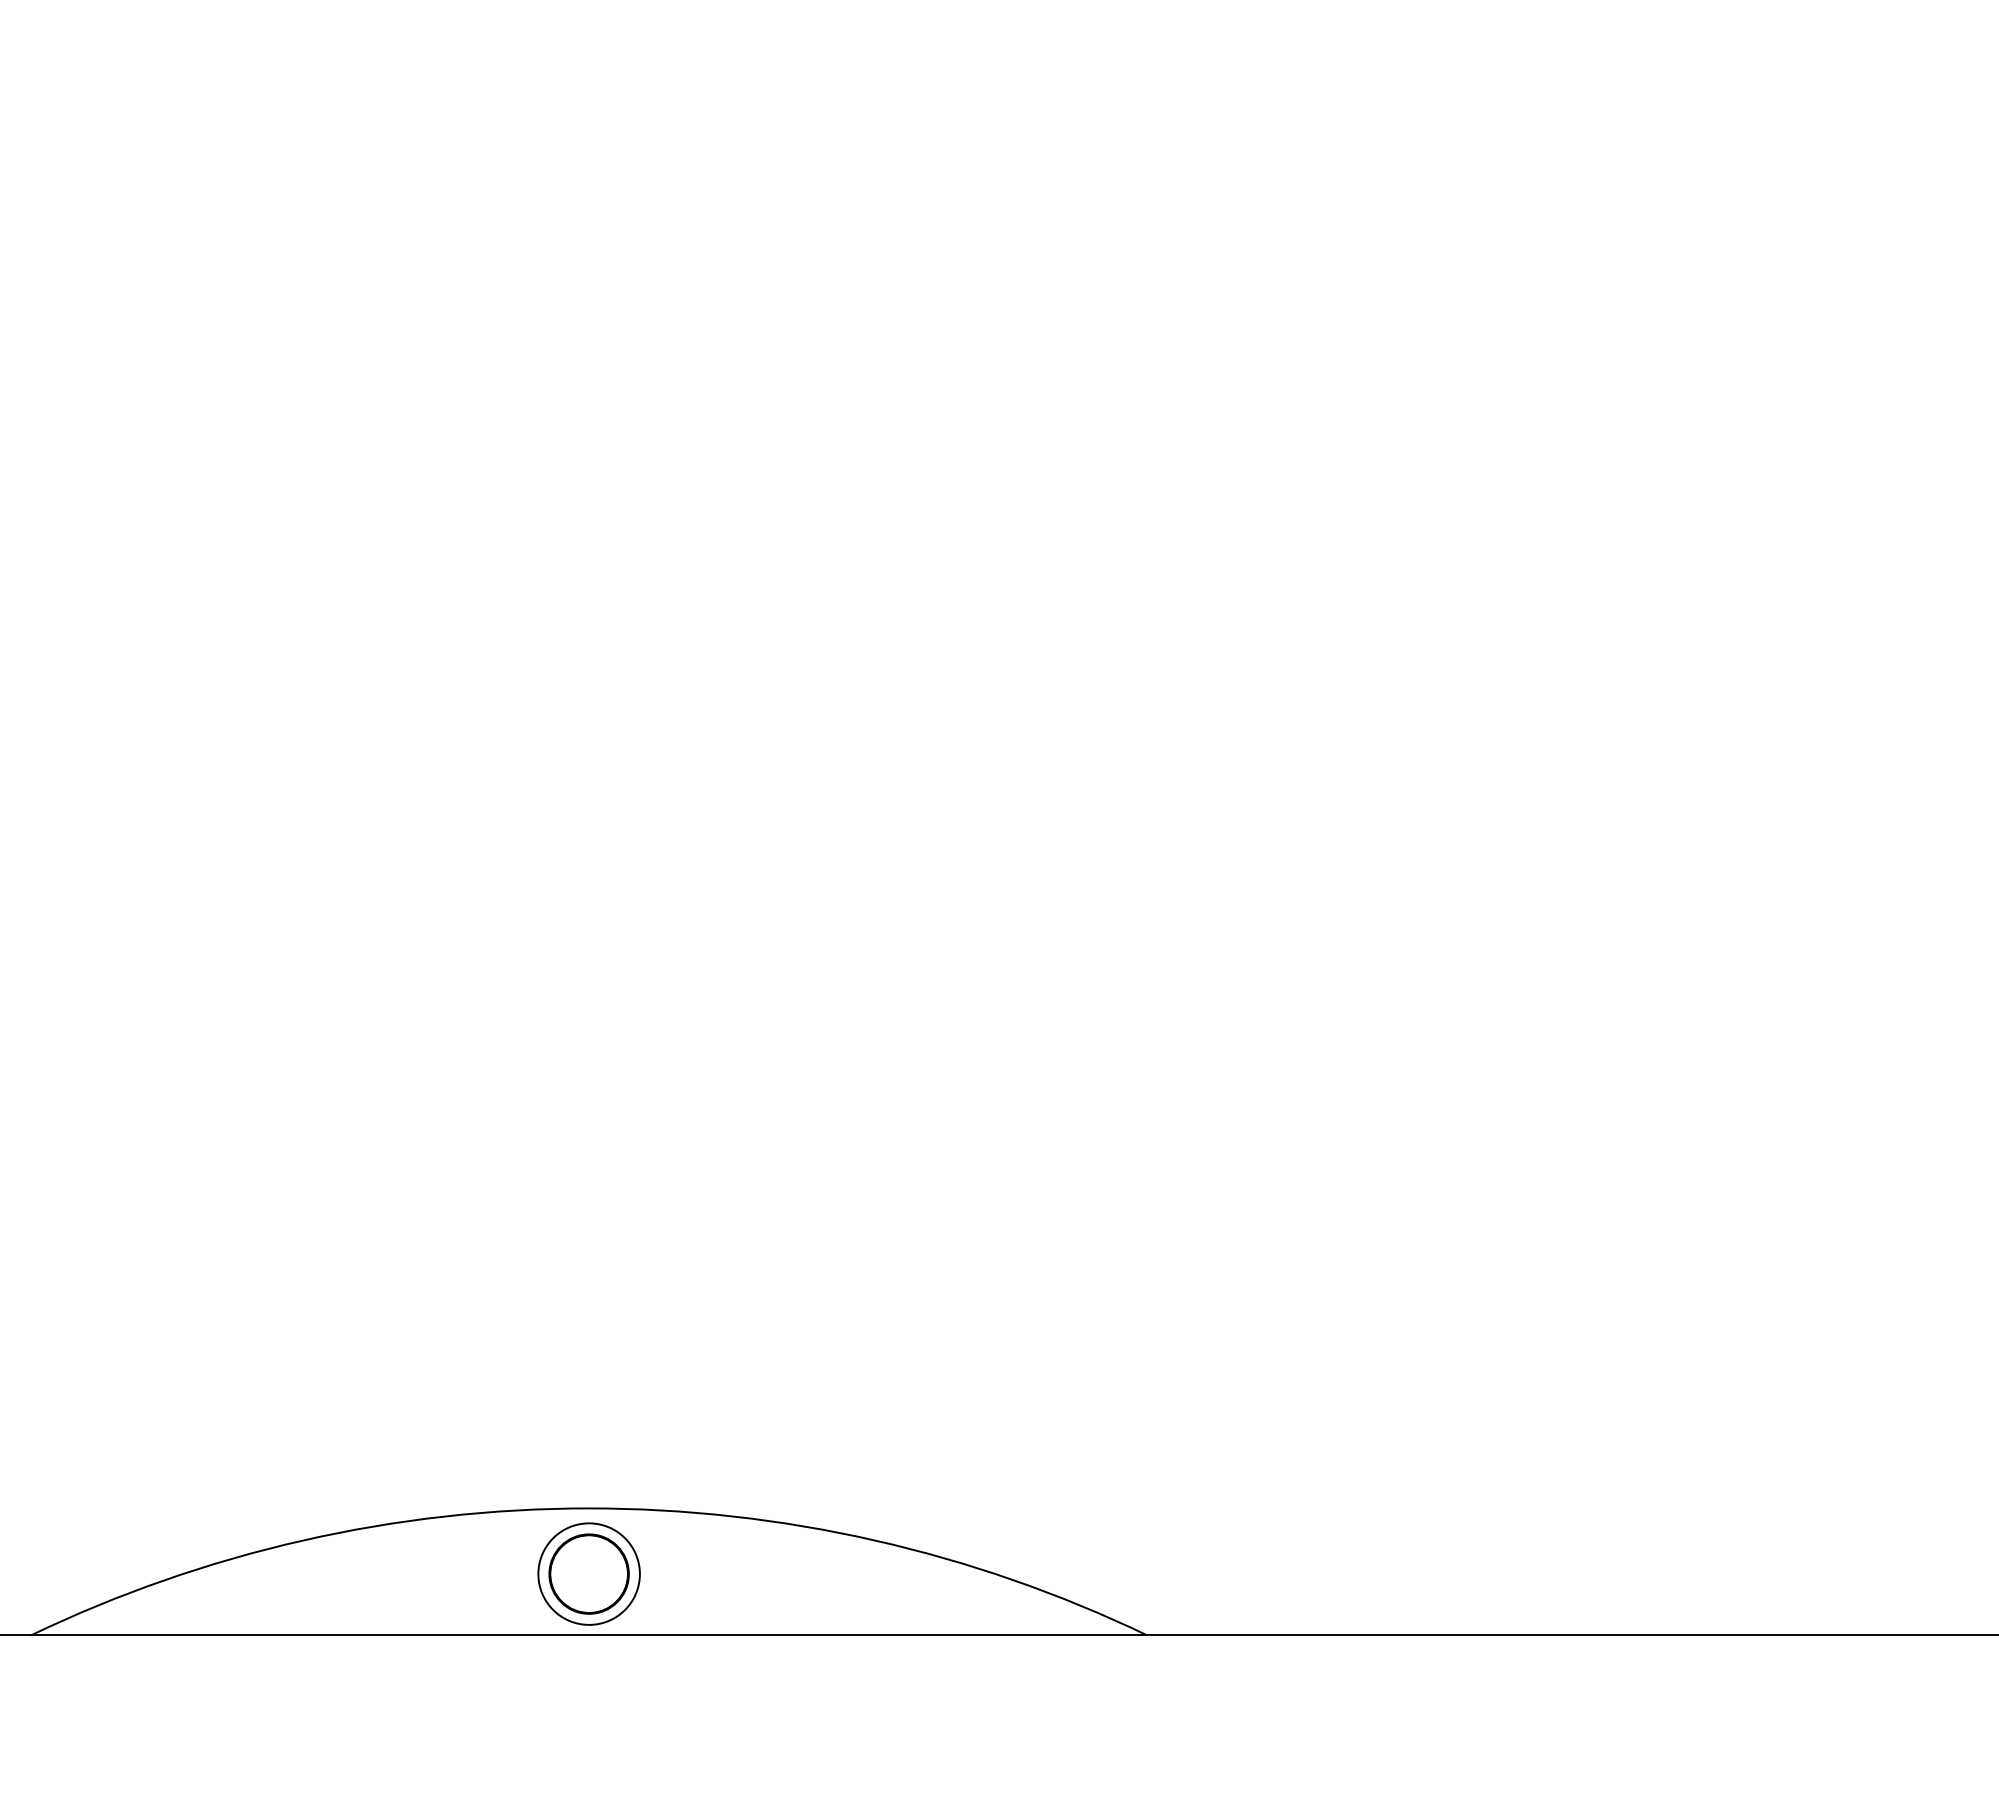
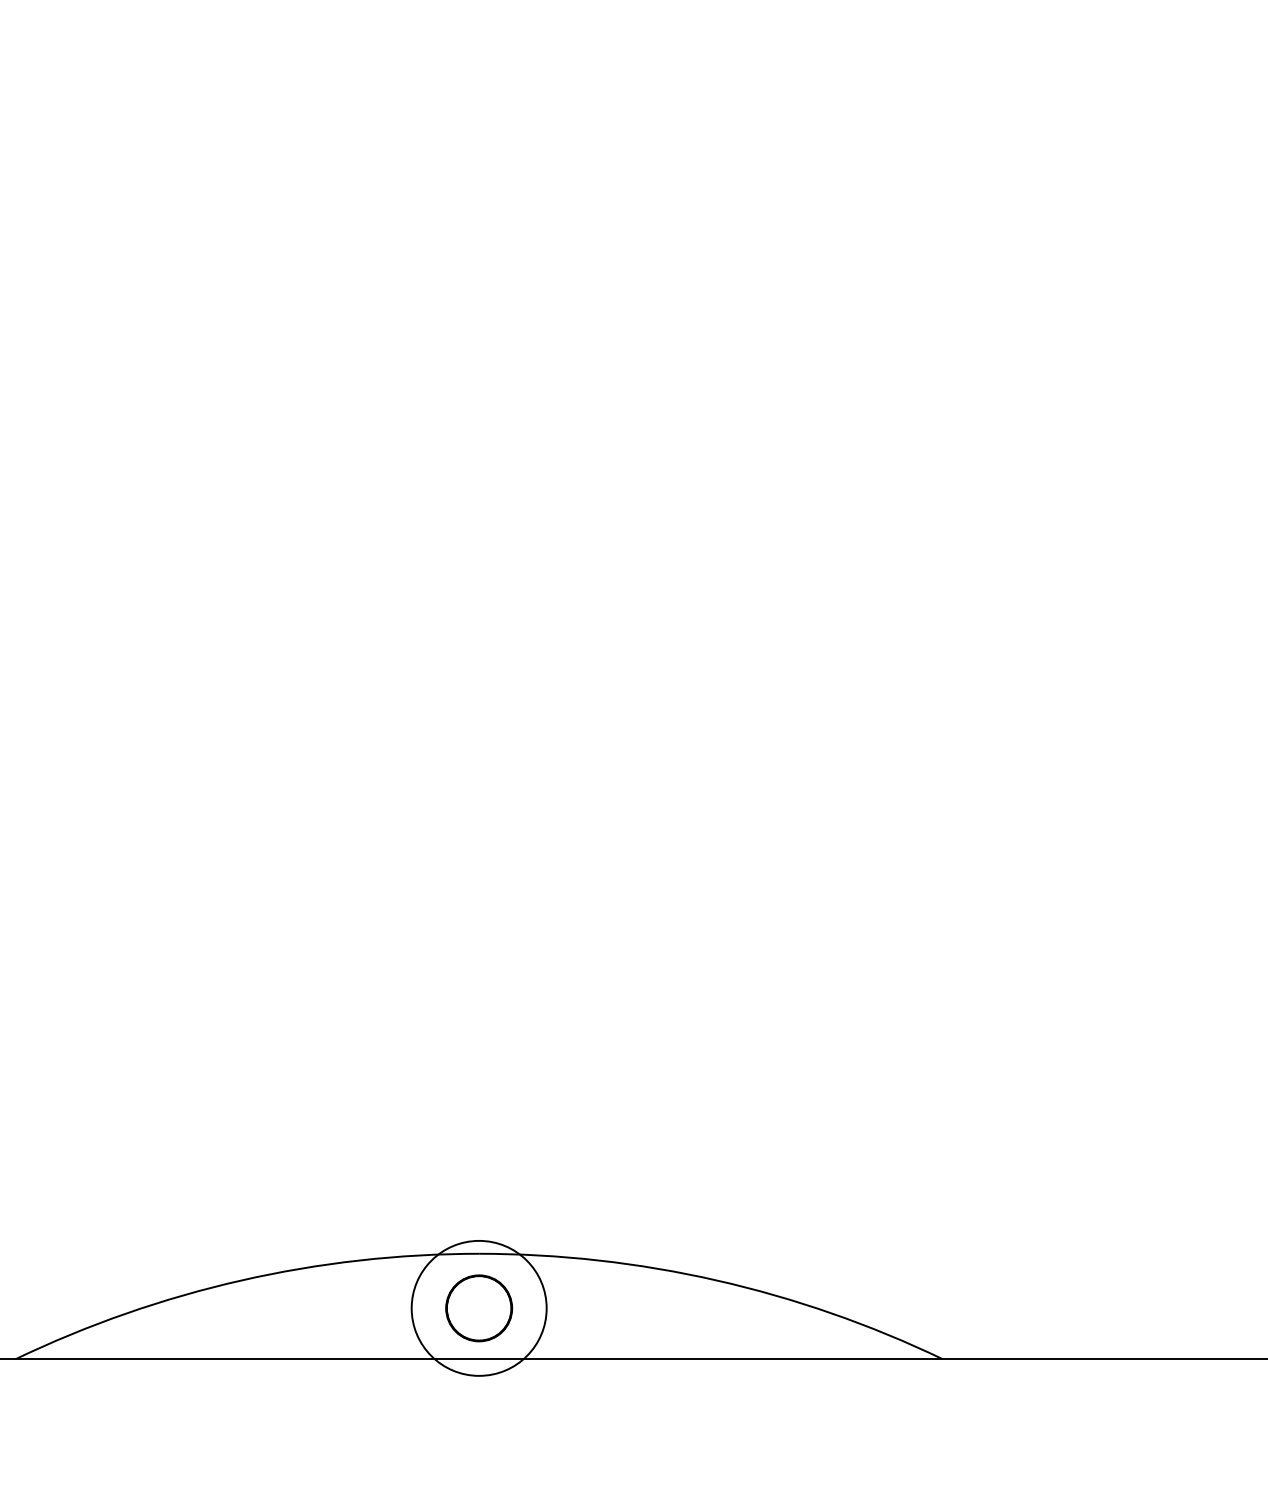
circle: (588, 1573) -> (478, 1307), size x1.6

